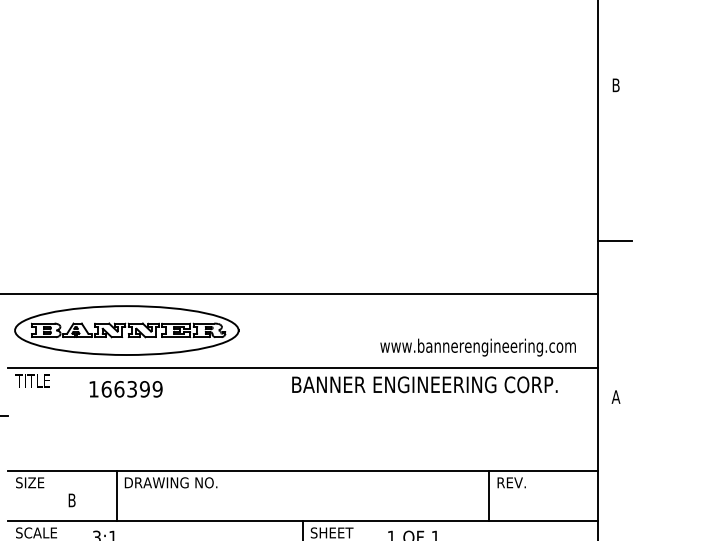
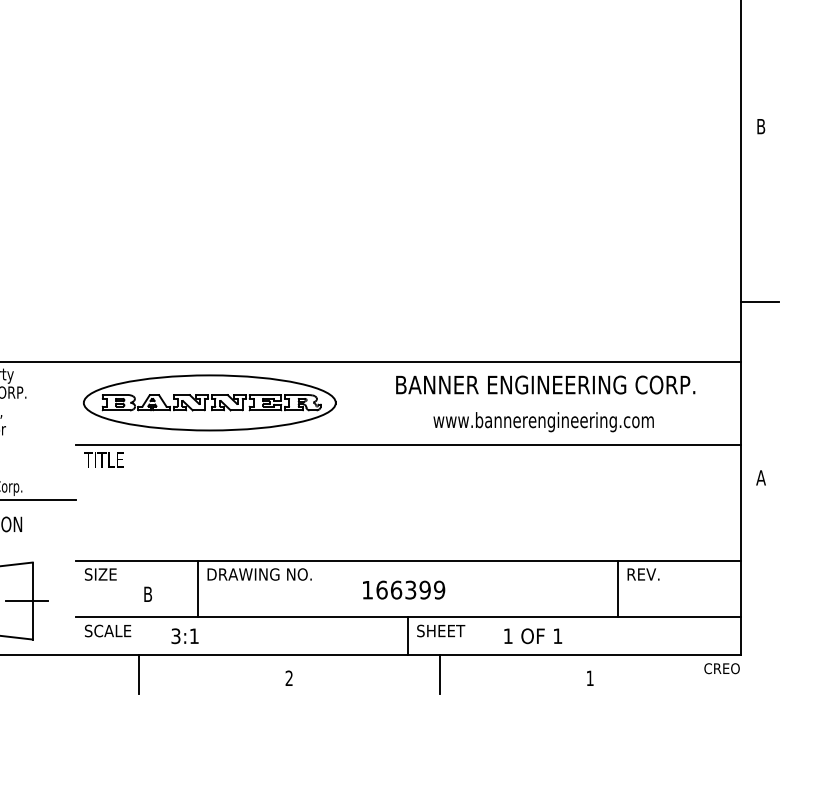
text: (477, 347) -> (543, 422), moved
text: (424, 384) -> (545, 384), moved
text: (126, 388) -> (404, 589), moved

